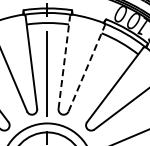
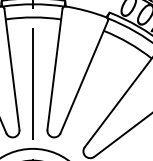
line: (64, 62) -> (55, 69), dashed -> solid
line: (86, 68) -> (84, 76), dashed -> solid

